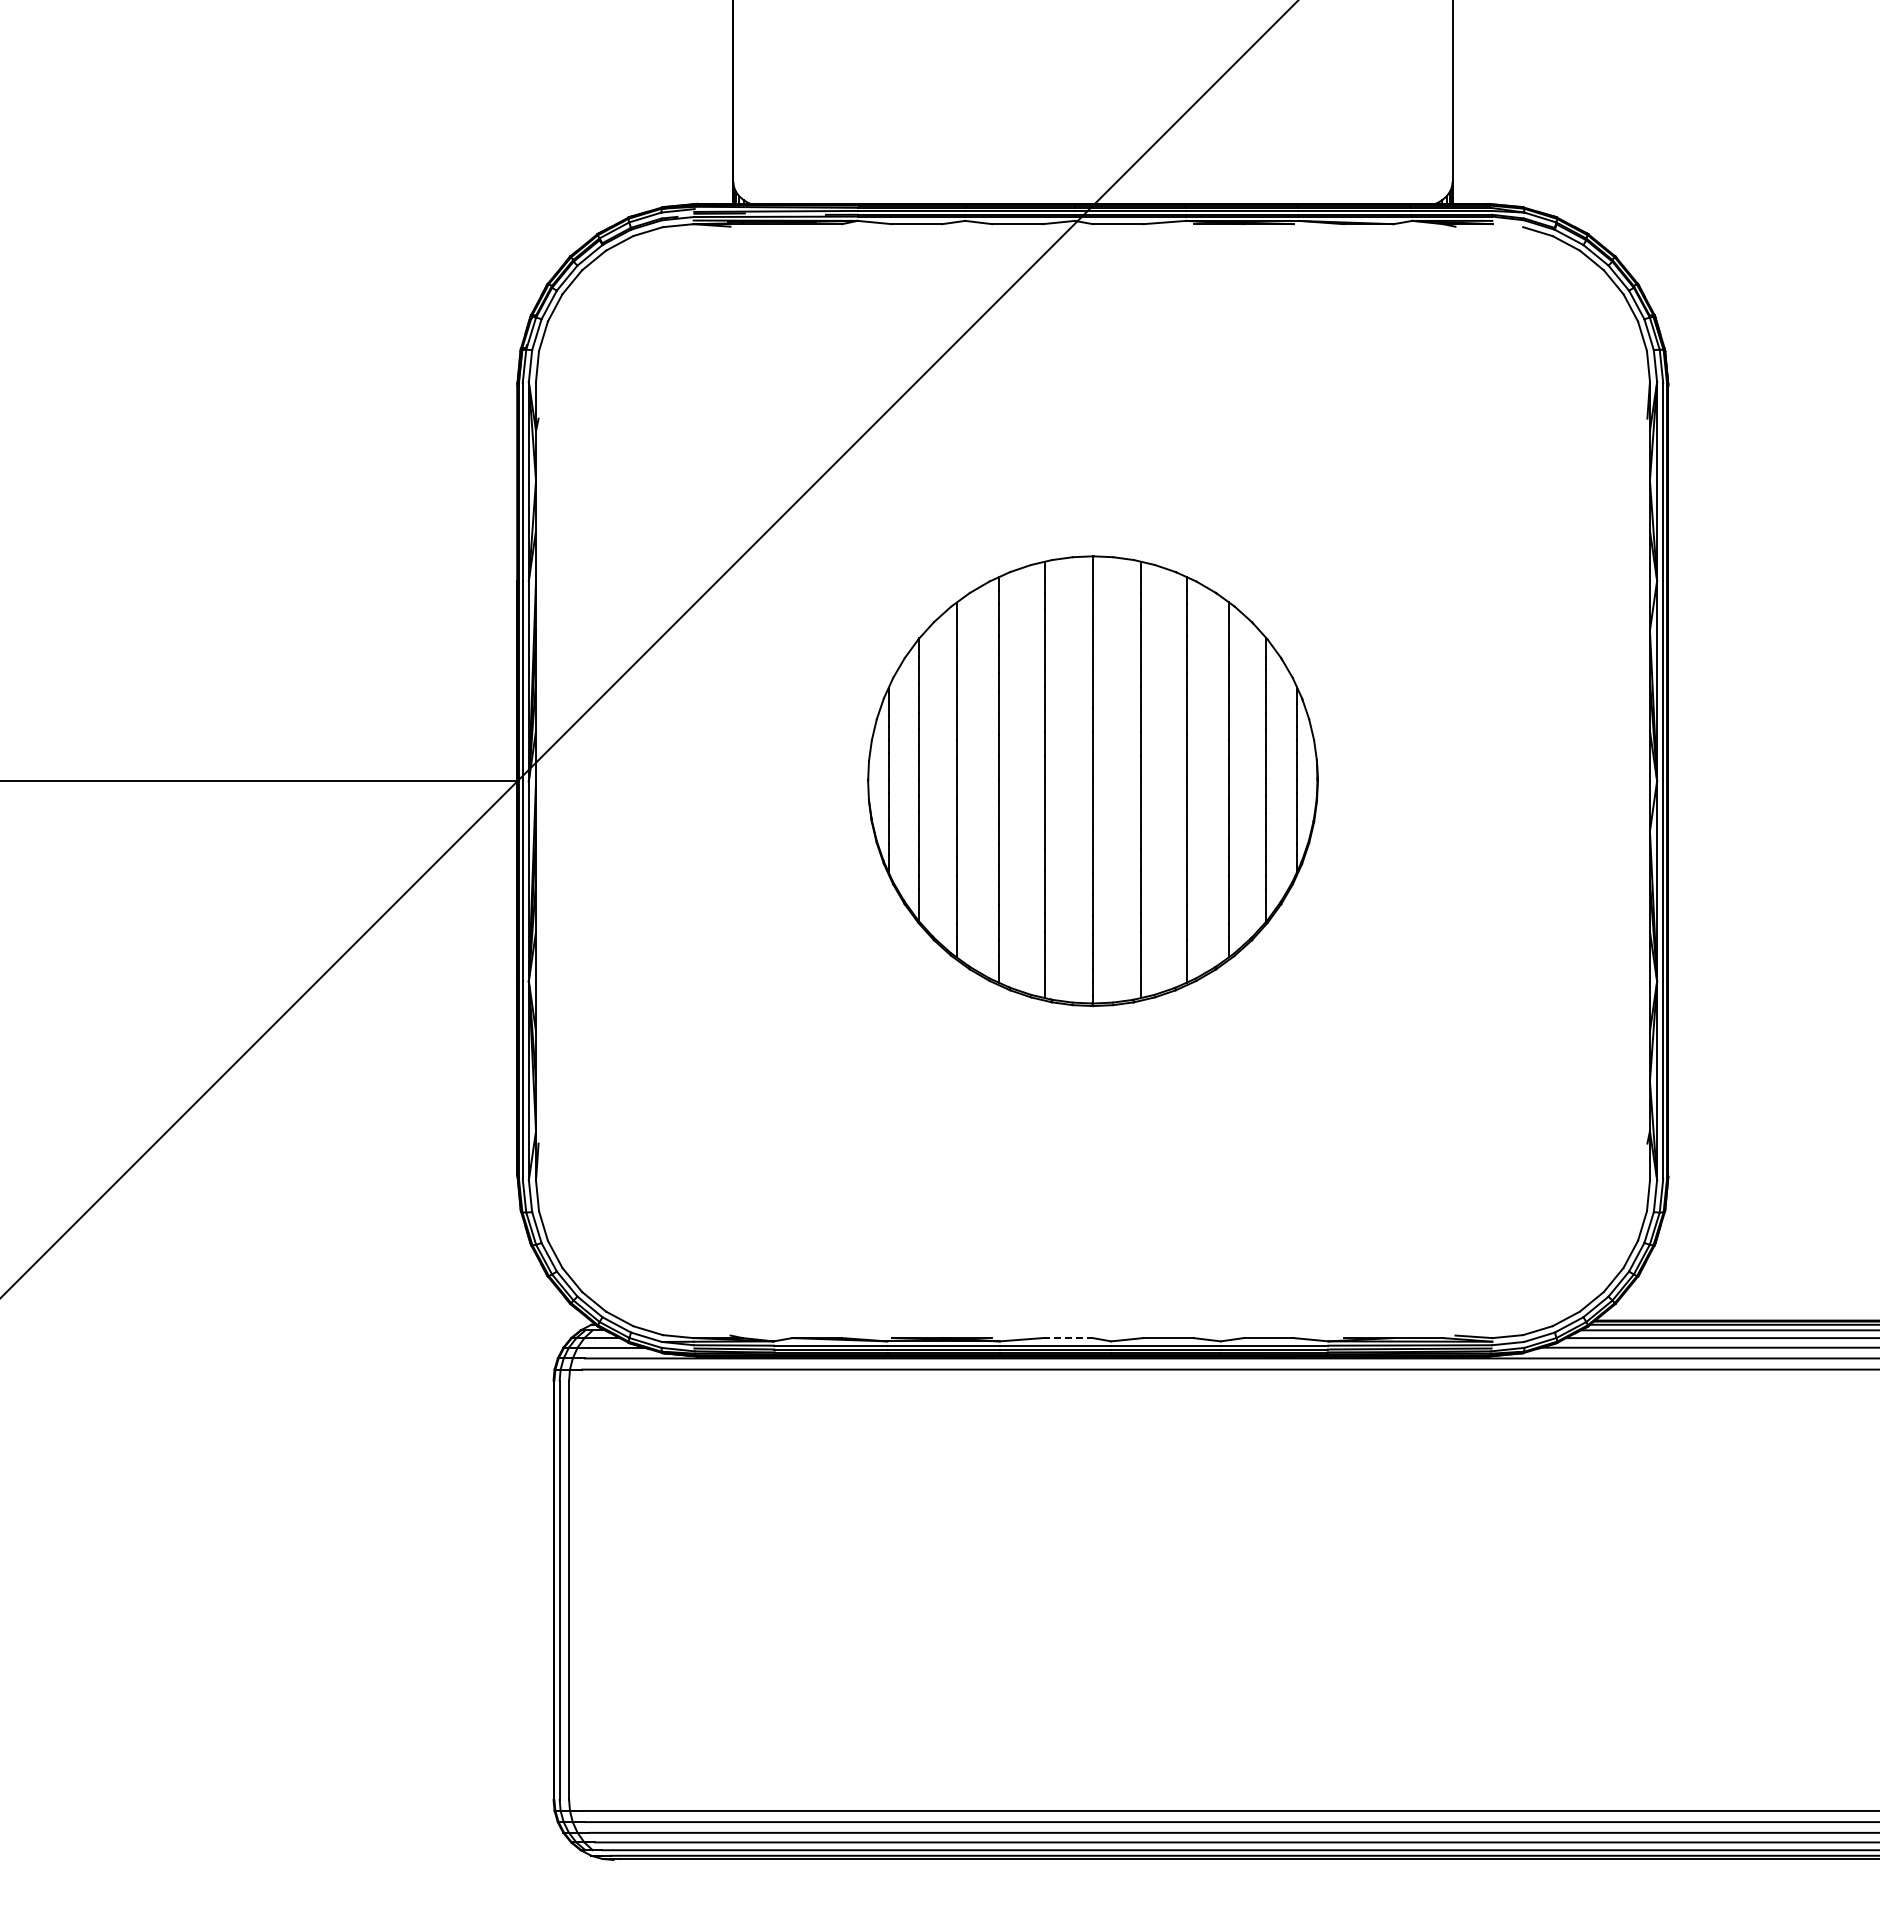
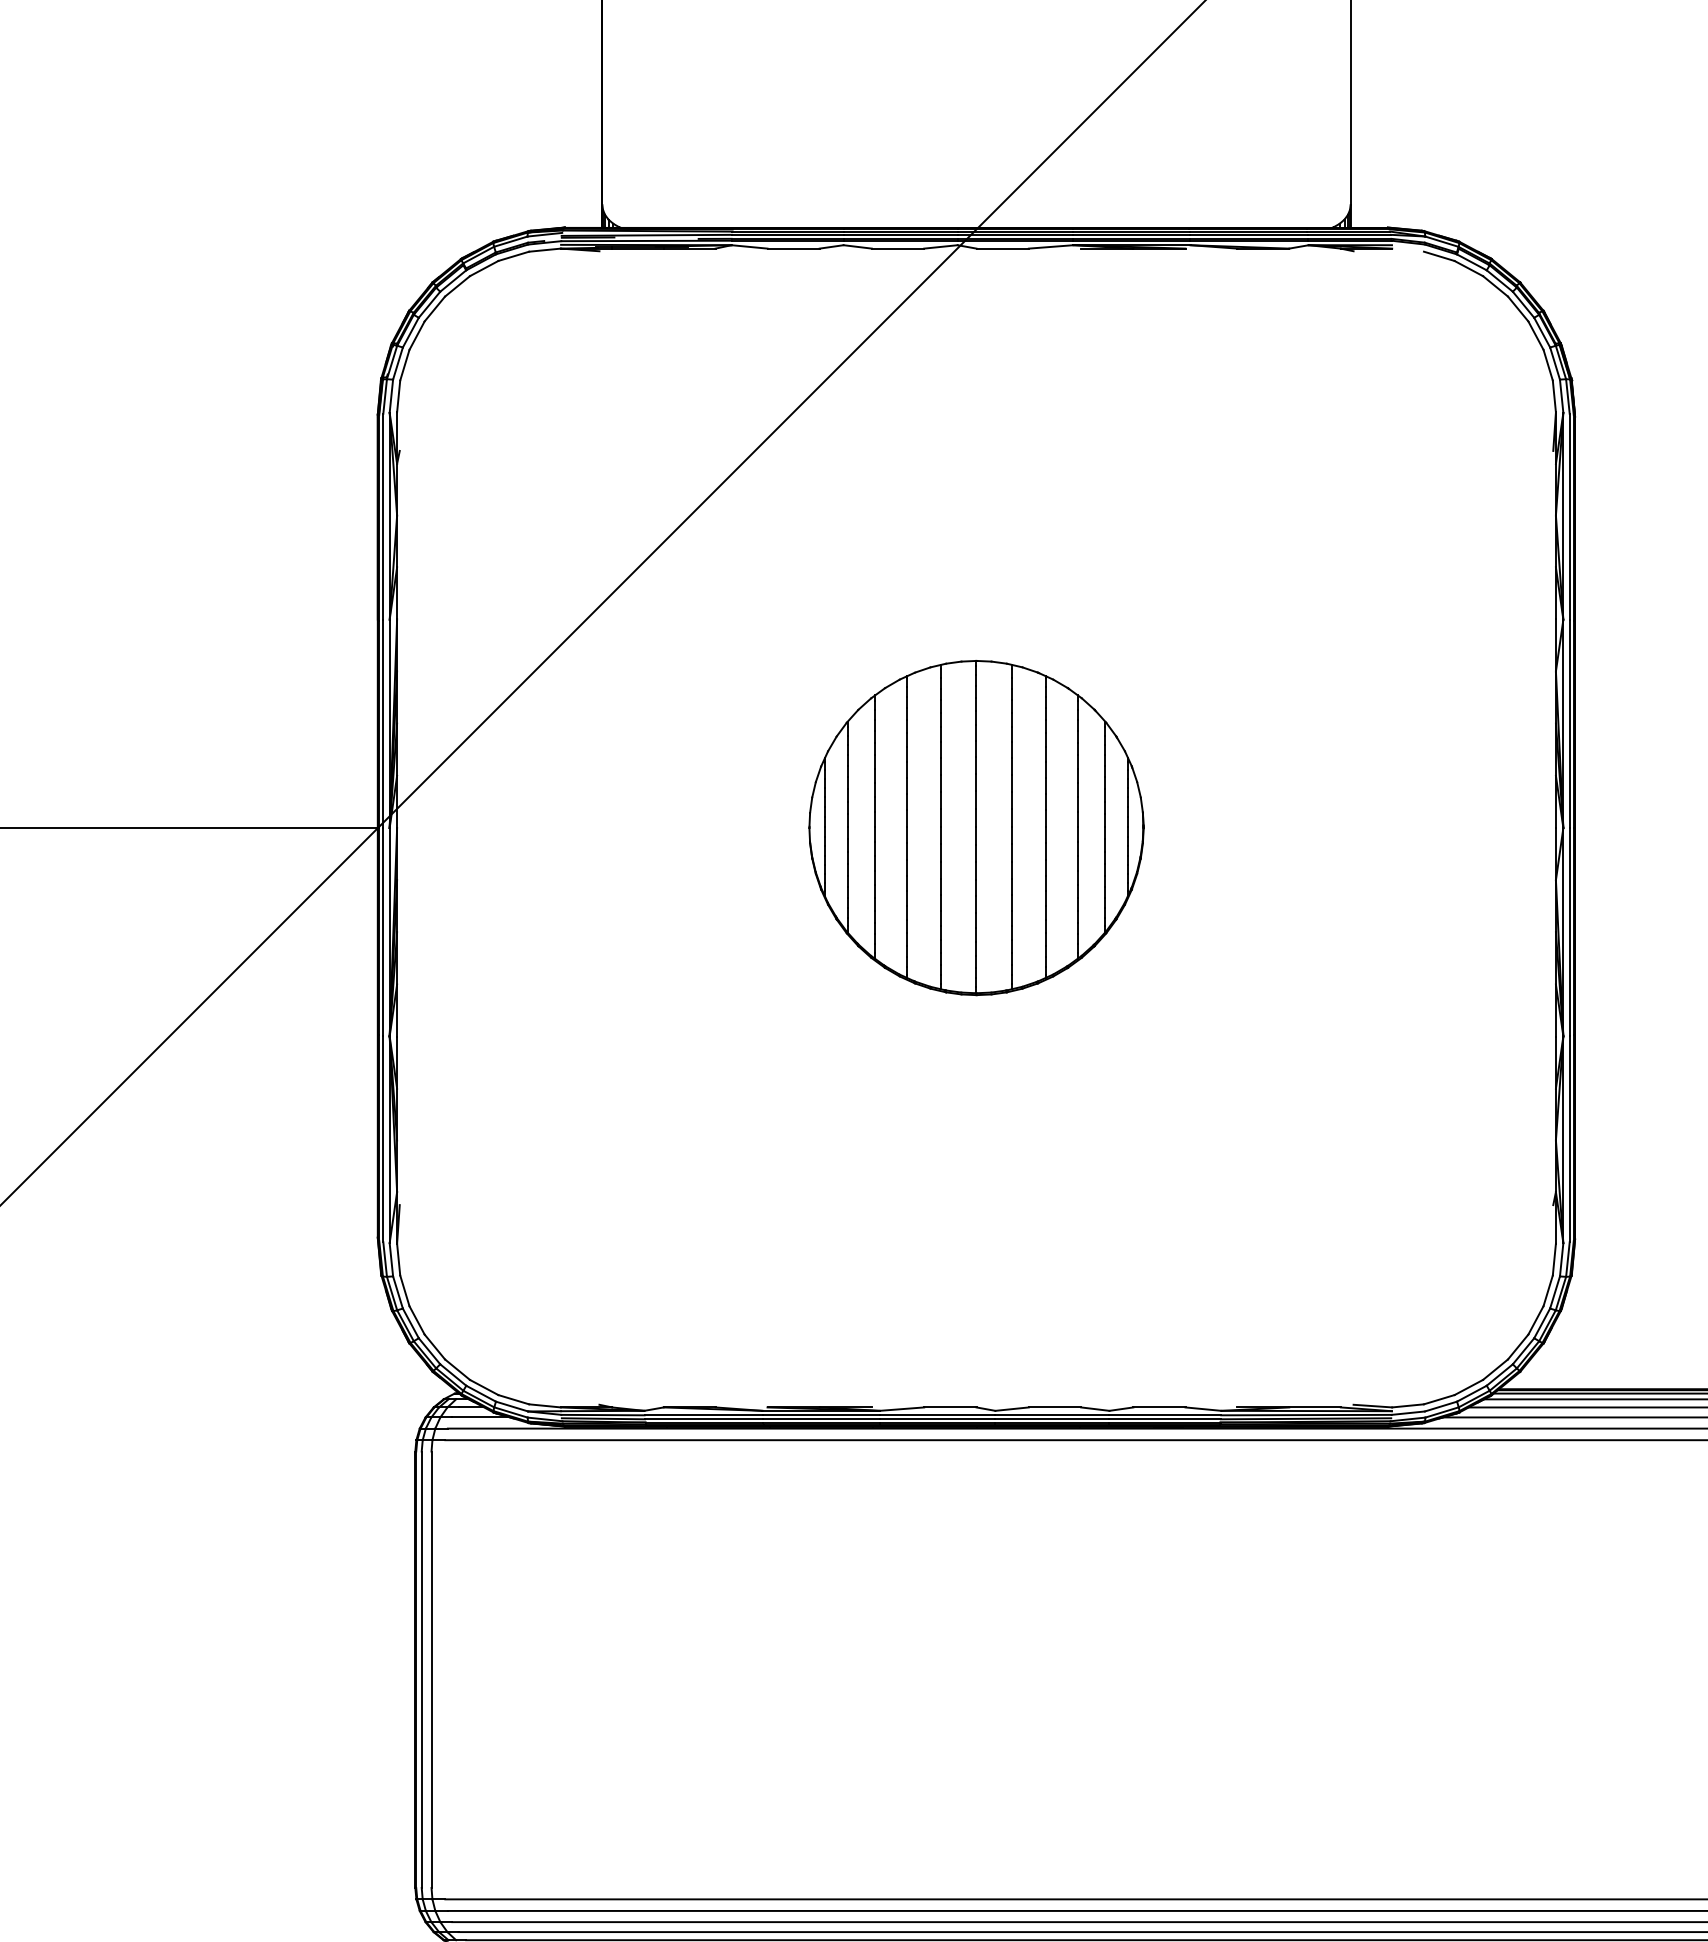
part: (1092, 780) -> (976, 827), size x0.71
line: (1068, 1338) -> (951, 1407), dashed -> solid

